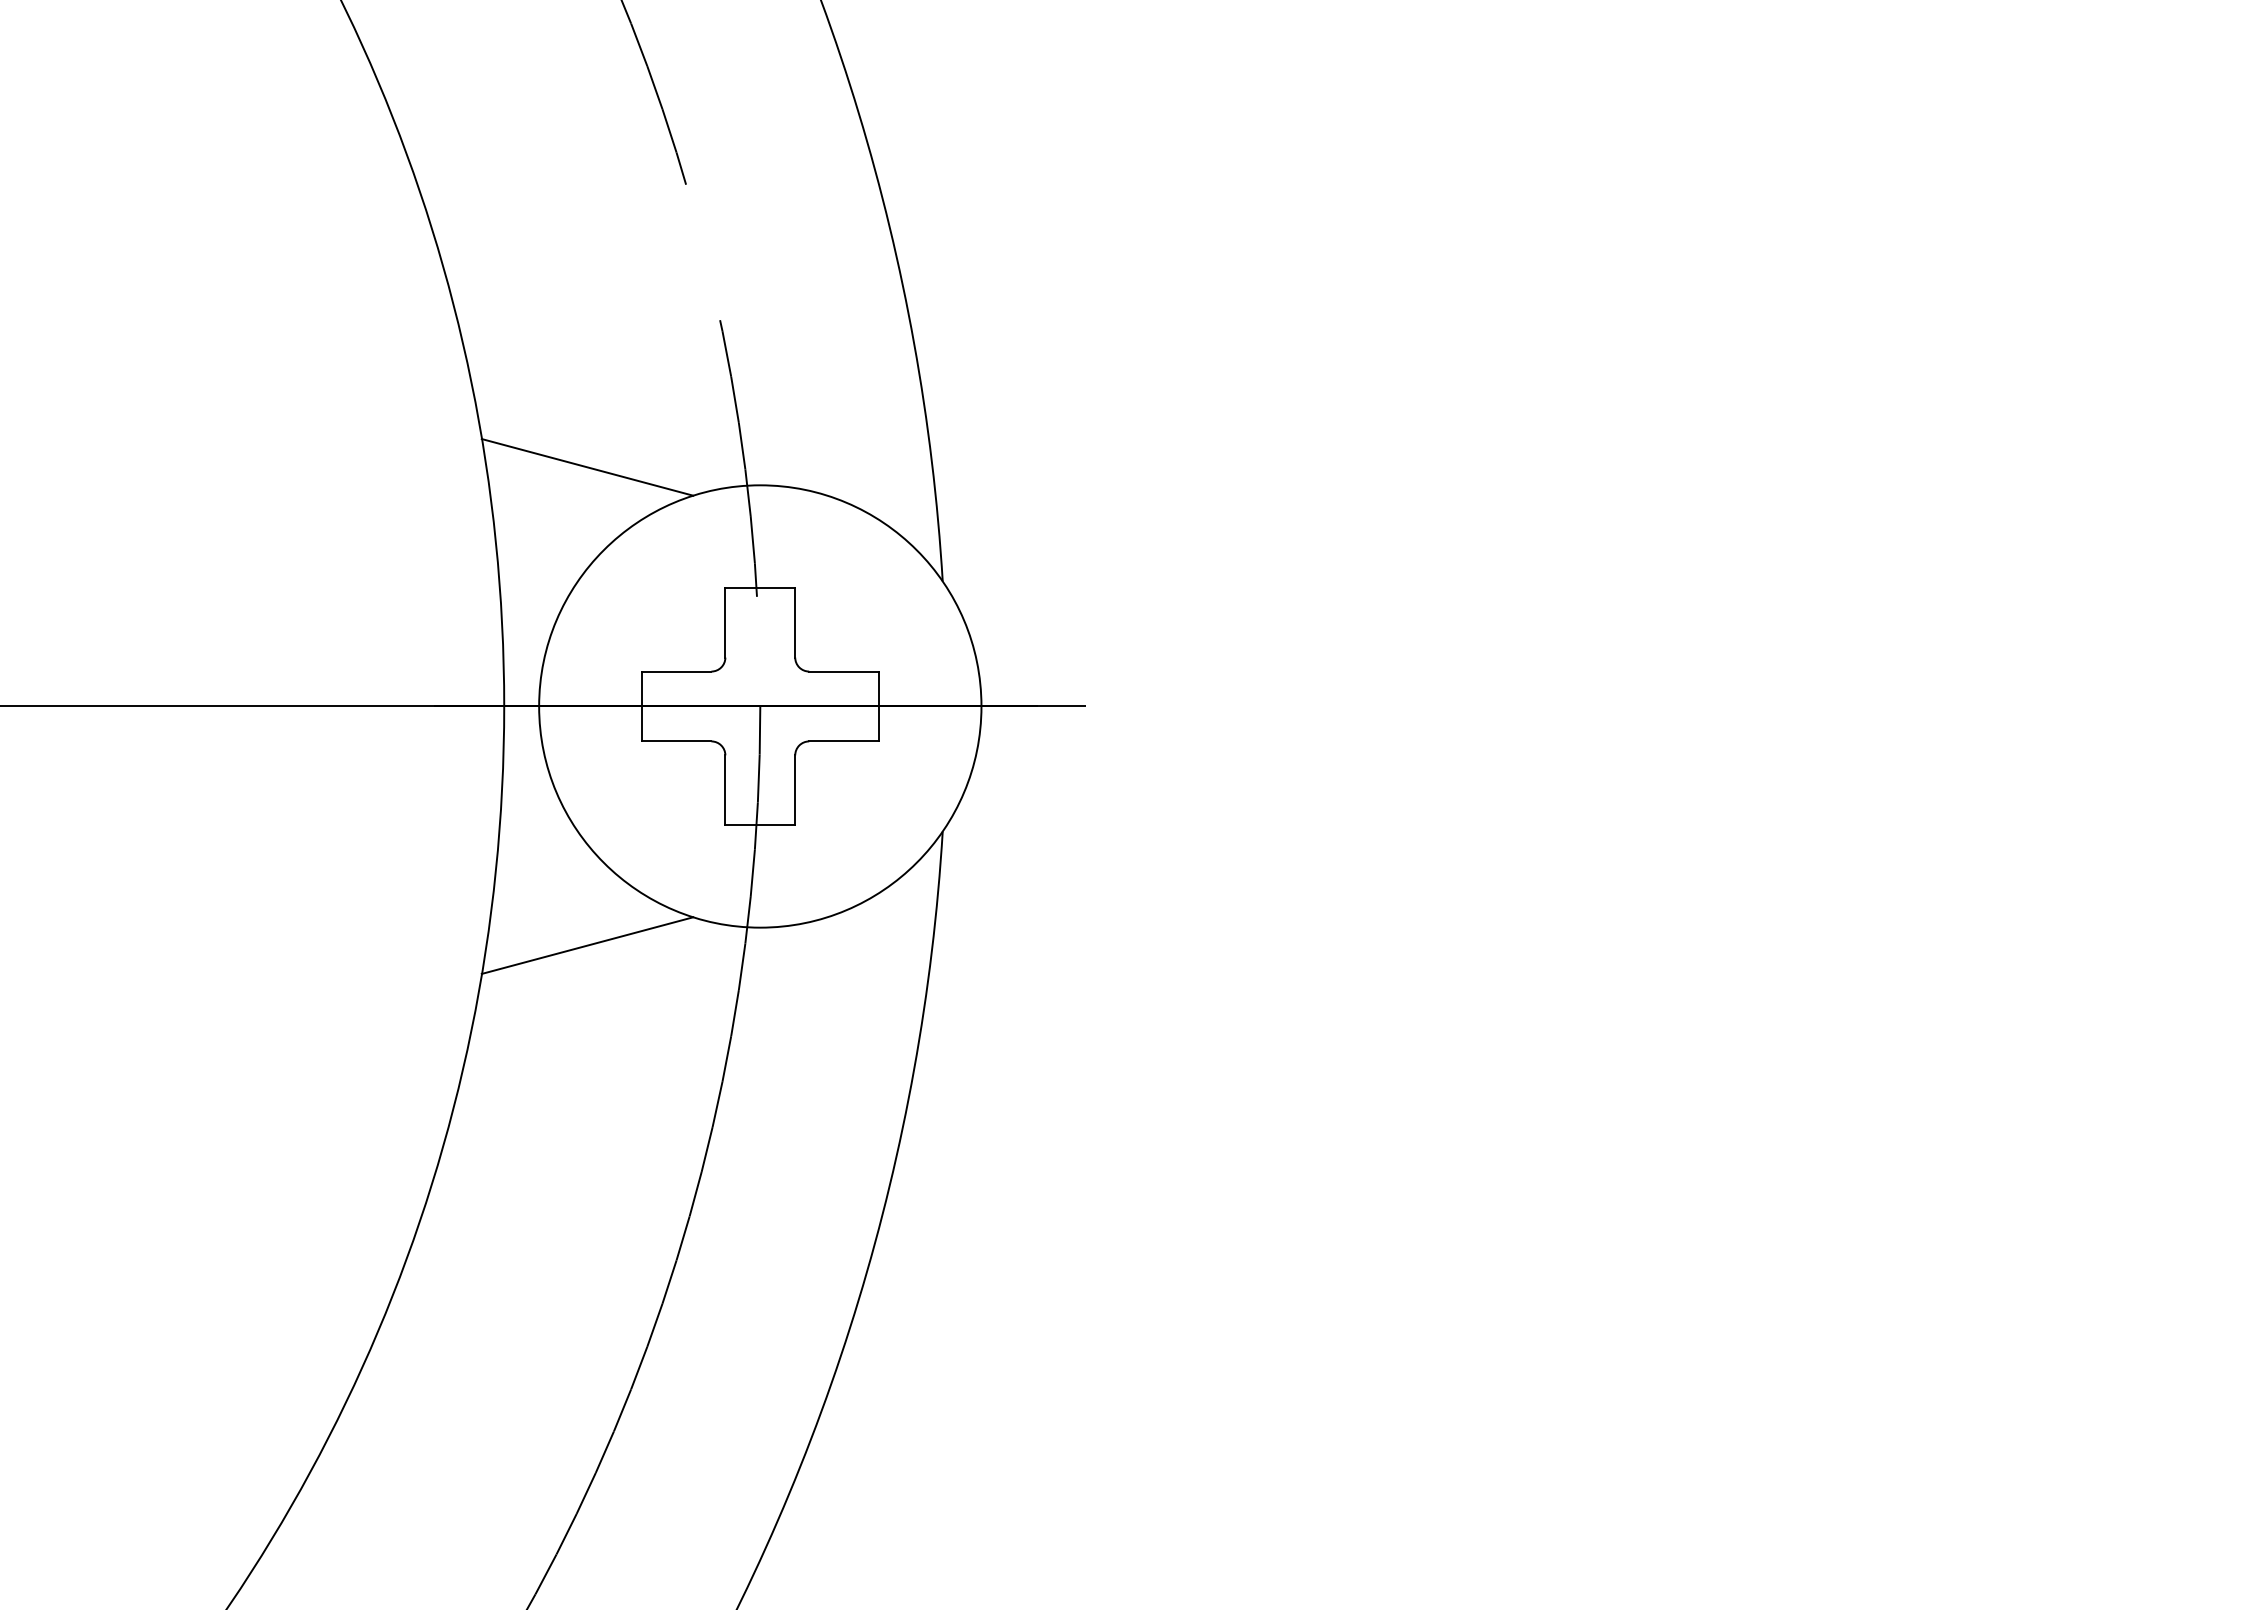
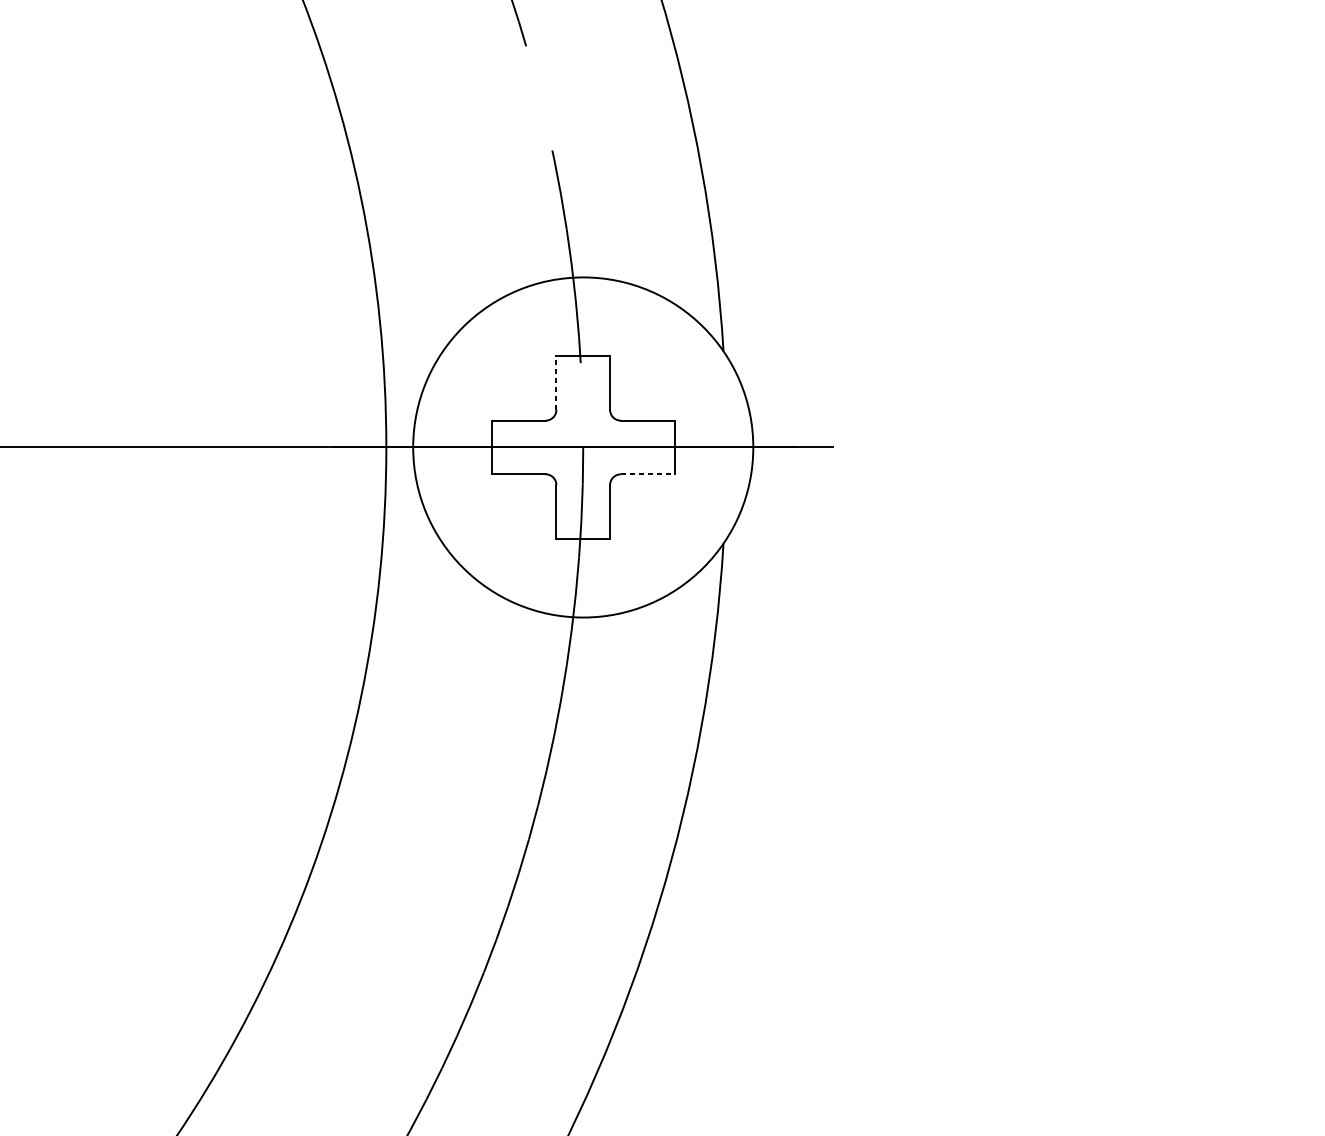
line: (587, 467) -> (450, 263), removed
line: (725, 622) -> (556, 382), solid -> dashed
line: (844, 741) -> (647, 474), solid -> dashed
line: (587, 945) -> (450, 631), removed

